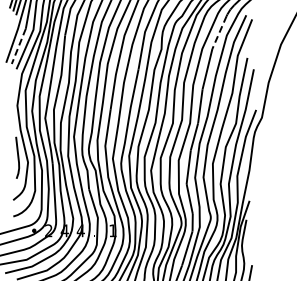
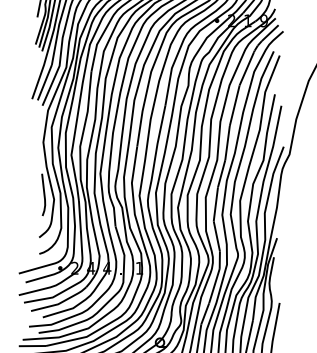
line: (219, 33) -> (246, 69), dashed -> solid
line: (18, 47) -> (44, 83), dashed -> solid

